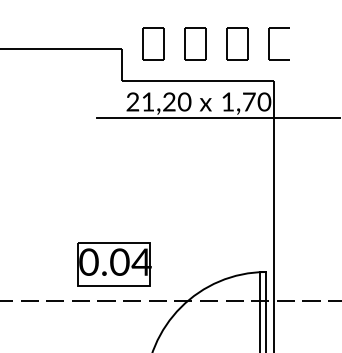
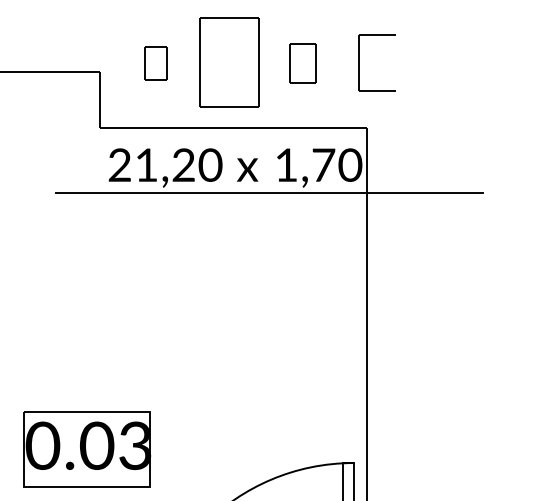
part: (153, 43) -> (155, 62), size x0.6
part: (195, 43) -> (229, 62), size x1.6
part: (237, 43) -> (303, 62), size x0.7
text: (141, 261) -> (134, 444), 0.04 -> 0.03

